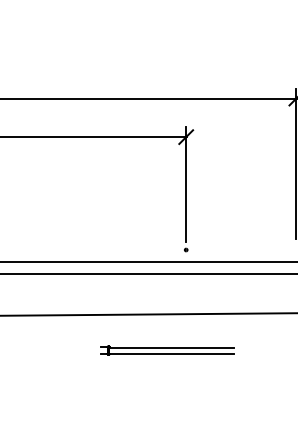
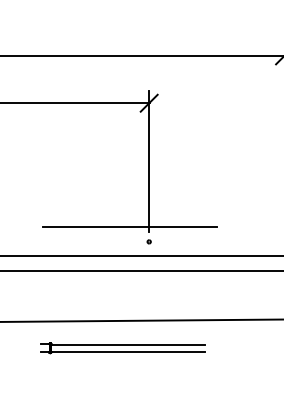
line: (170, 238) -> (129, 227), added
part: (167, 350) -> (122, 348), moved

